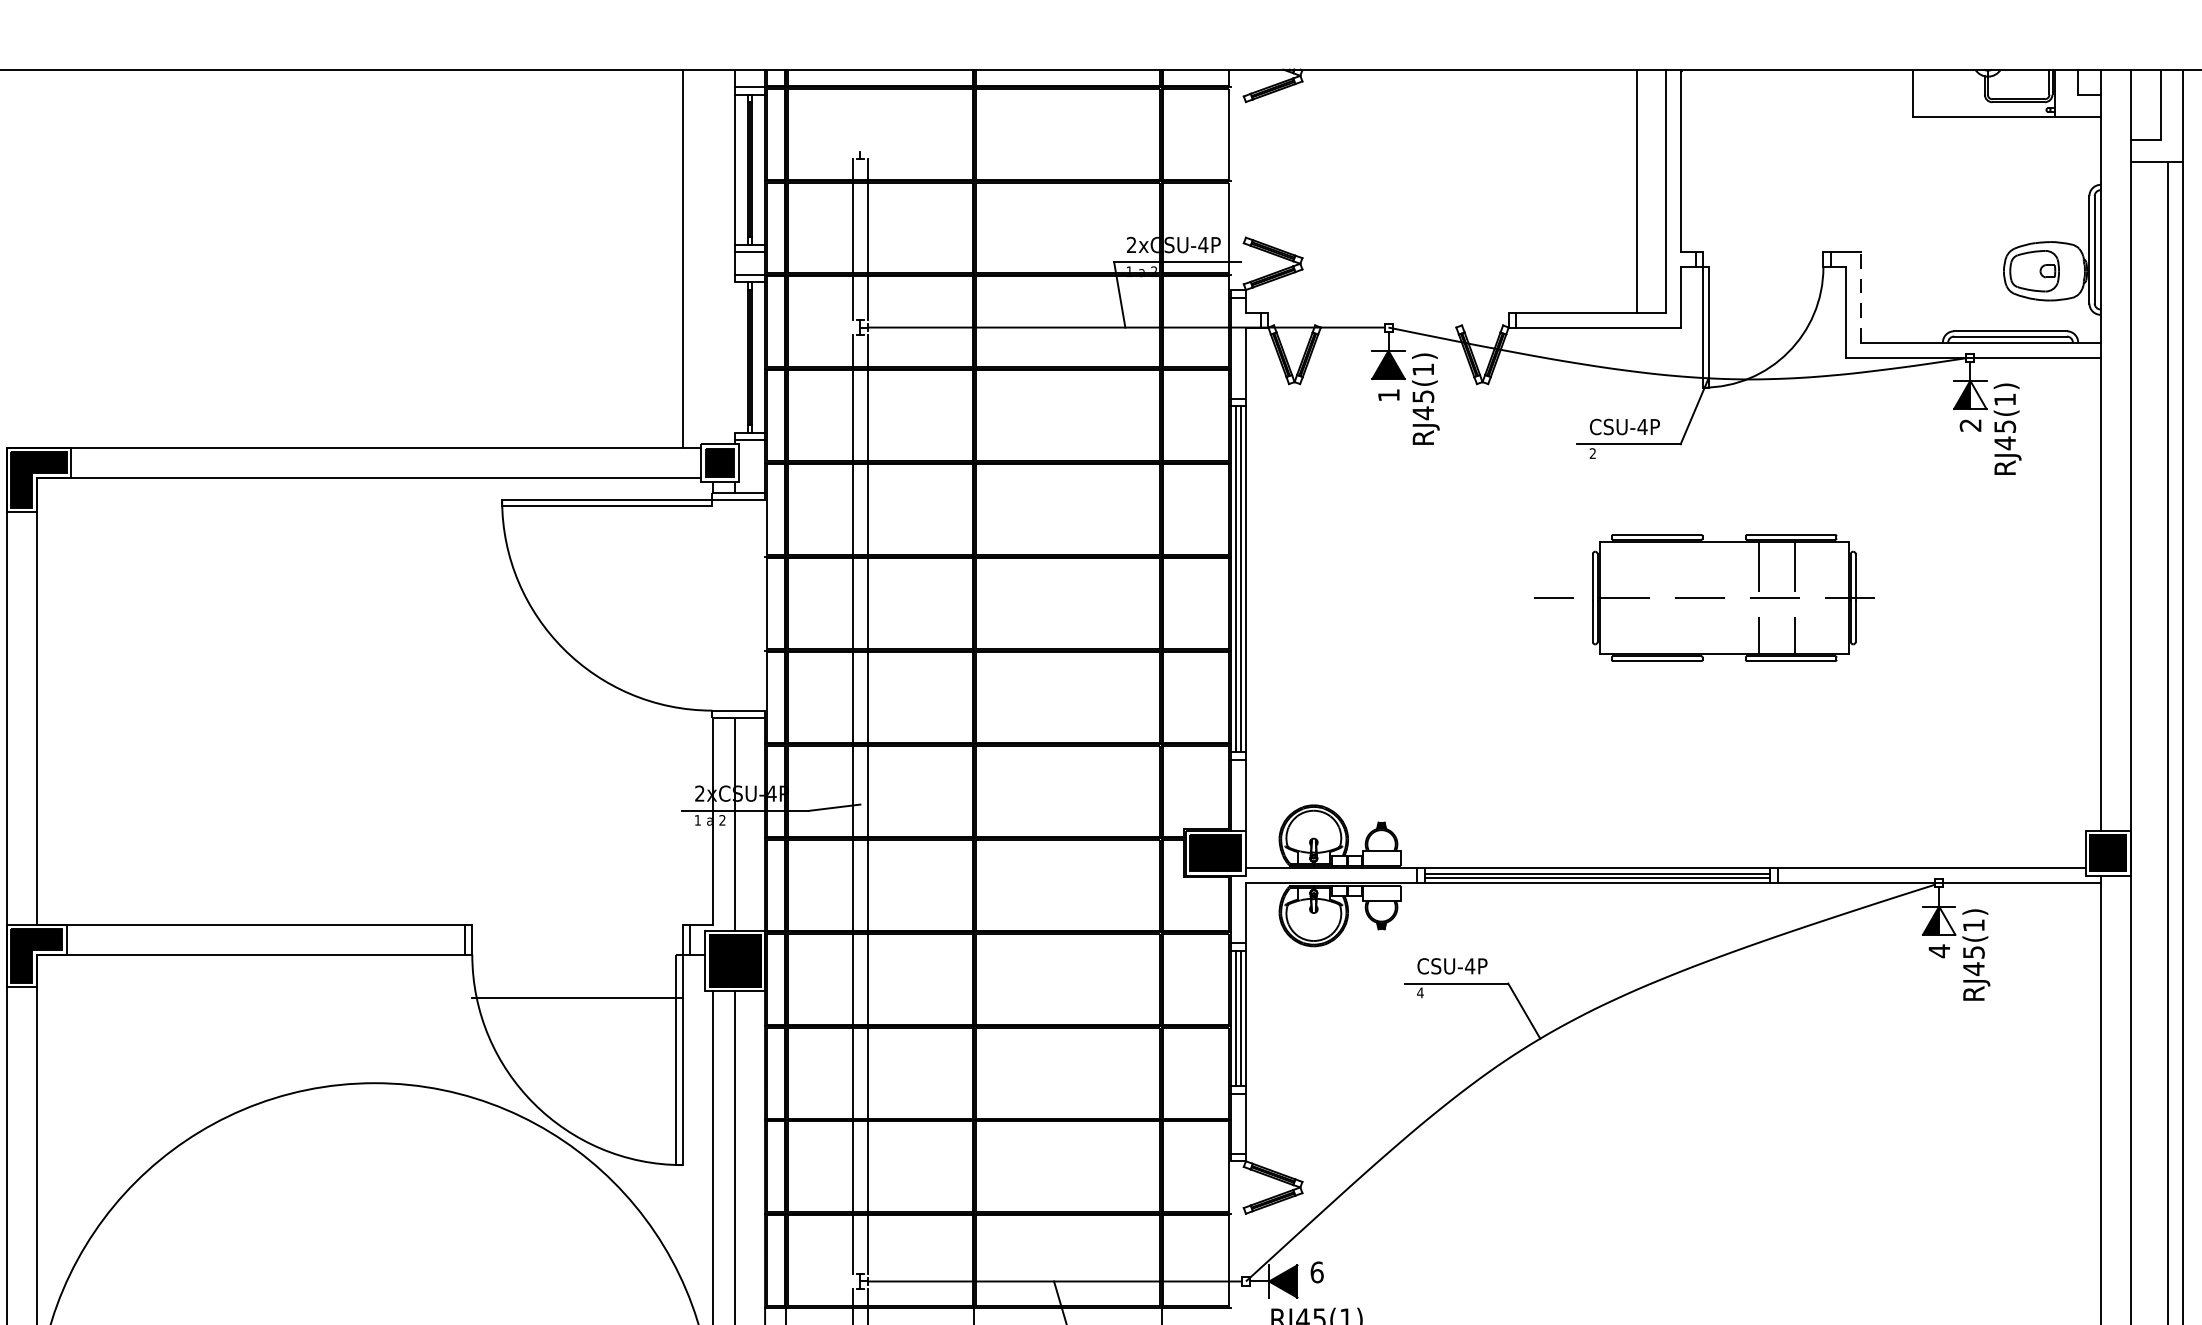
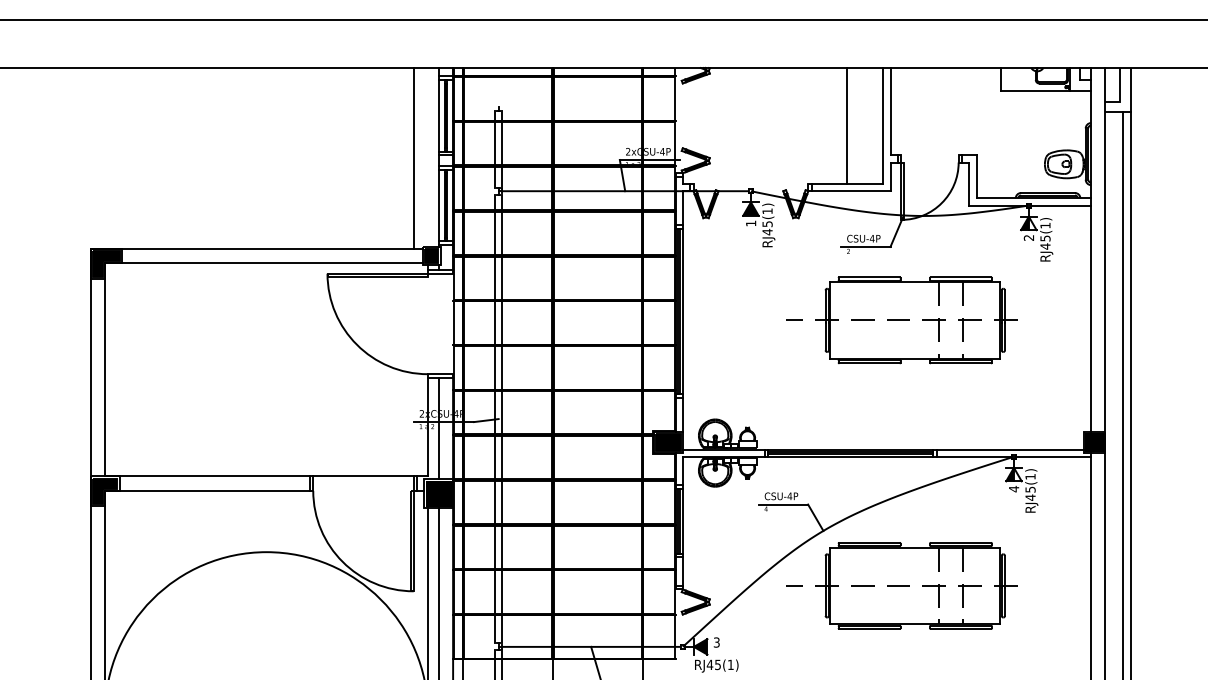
line: (1636, 192) -> (847, 126), moved
line: (1860, 296) -> (976, 176), dashed -> solid
line: (734, 357) -> (438, 205), added
part: (1703, 598) -> (901, 320), size x1.43
line: (577, 998) -> (363, 476), moved
part: (1703, 1152) -> (901, 585), added
text: (1316, 1272) -> (716, 642), 6 -> 3

